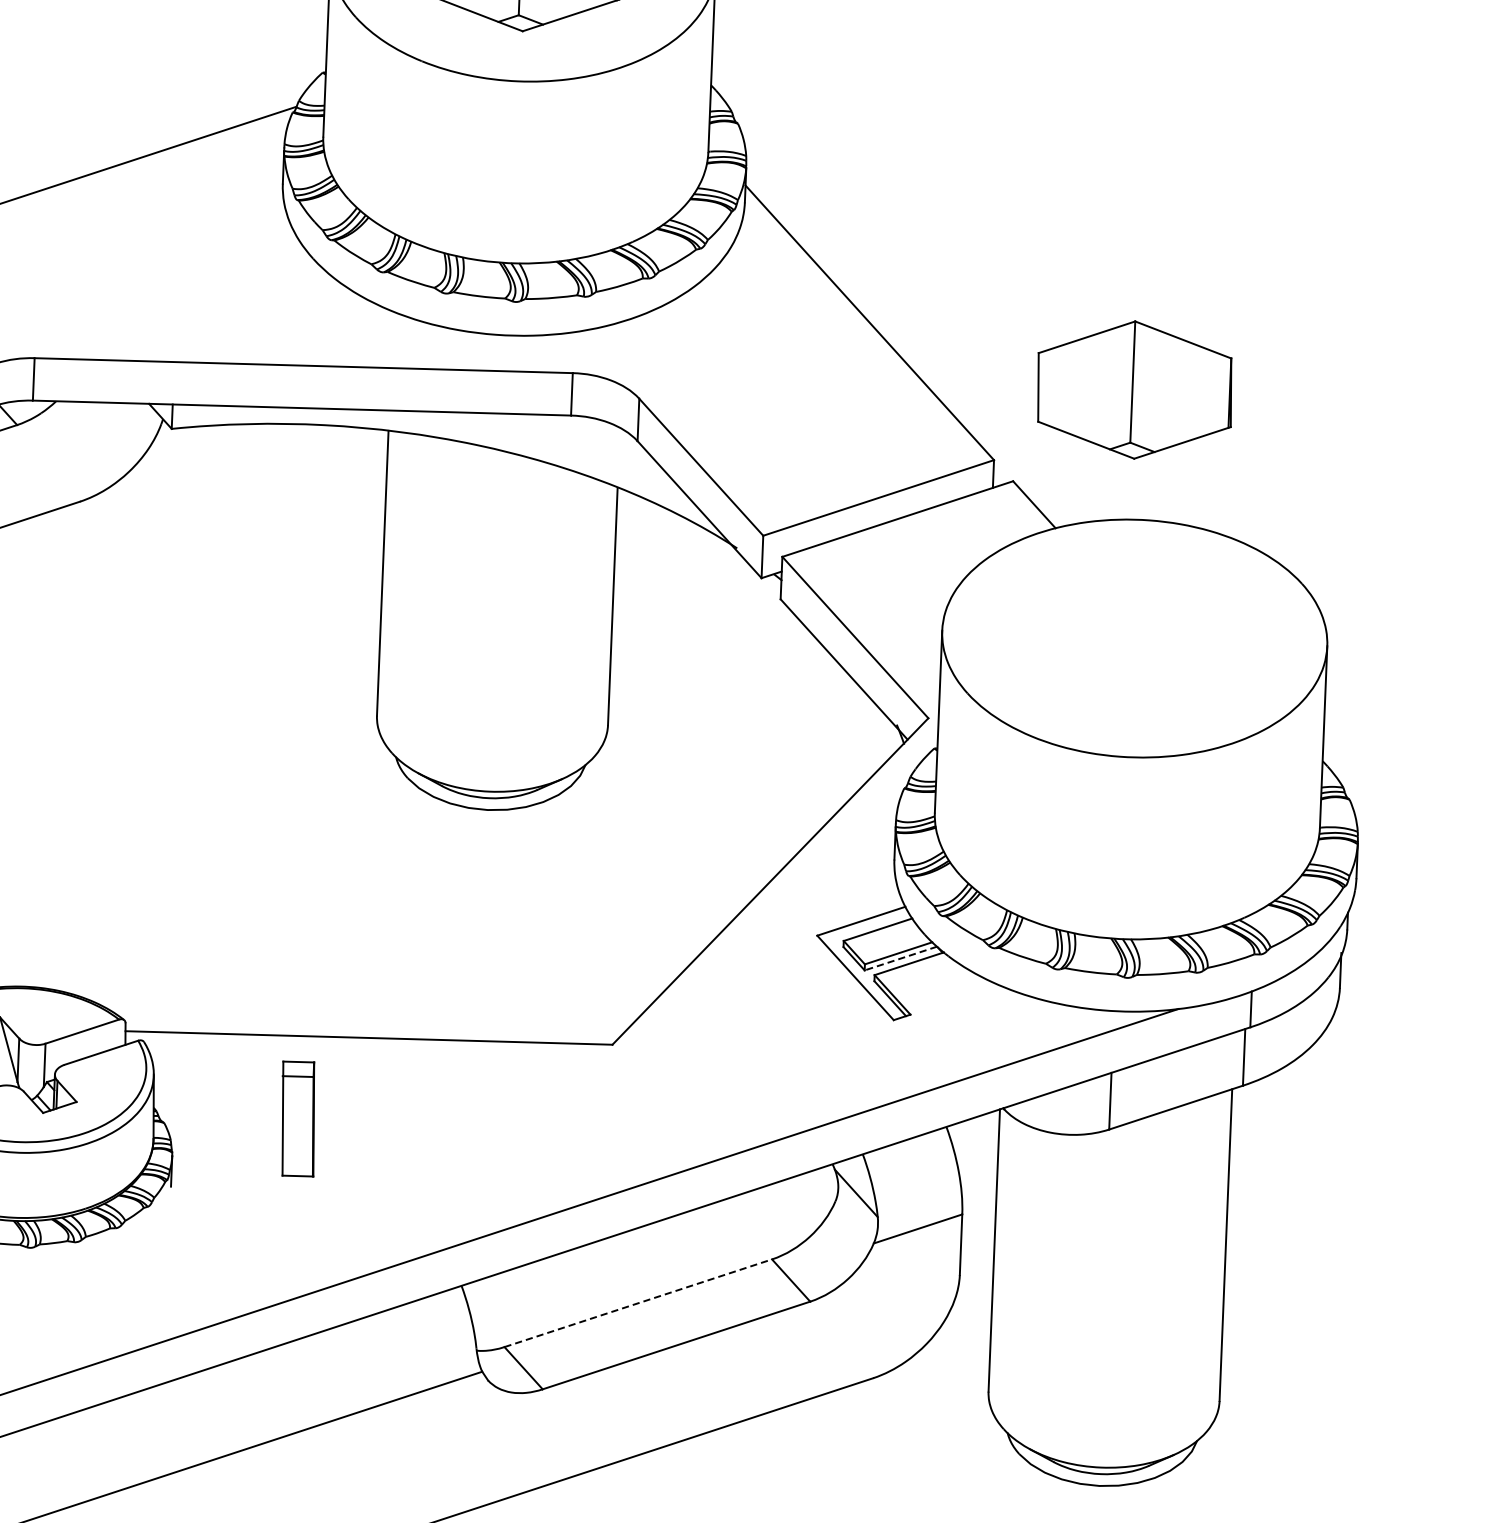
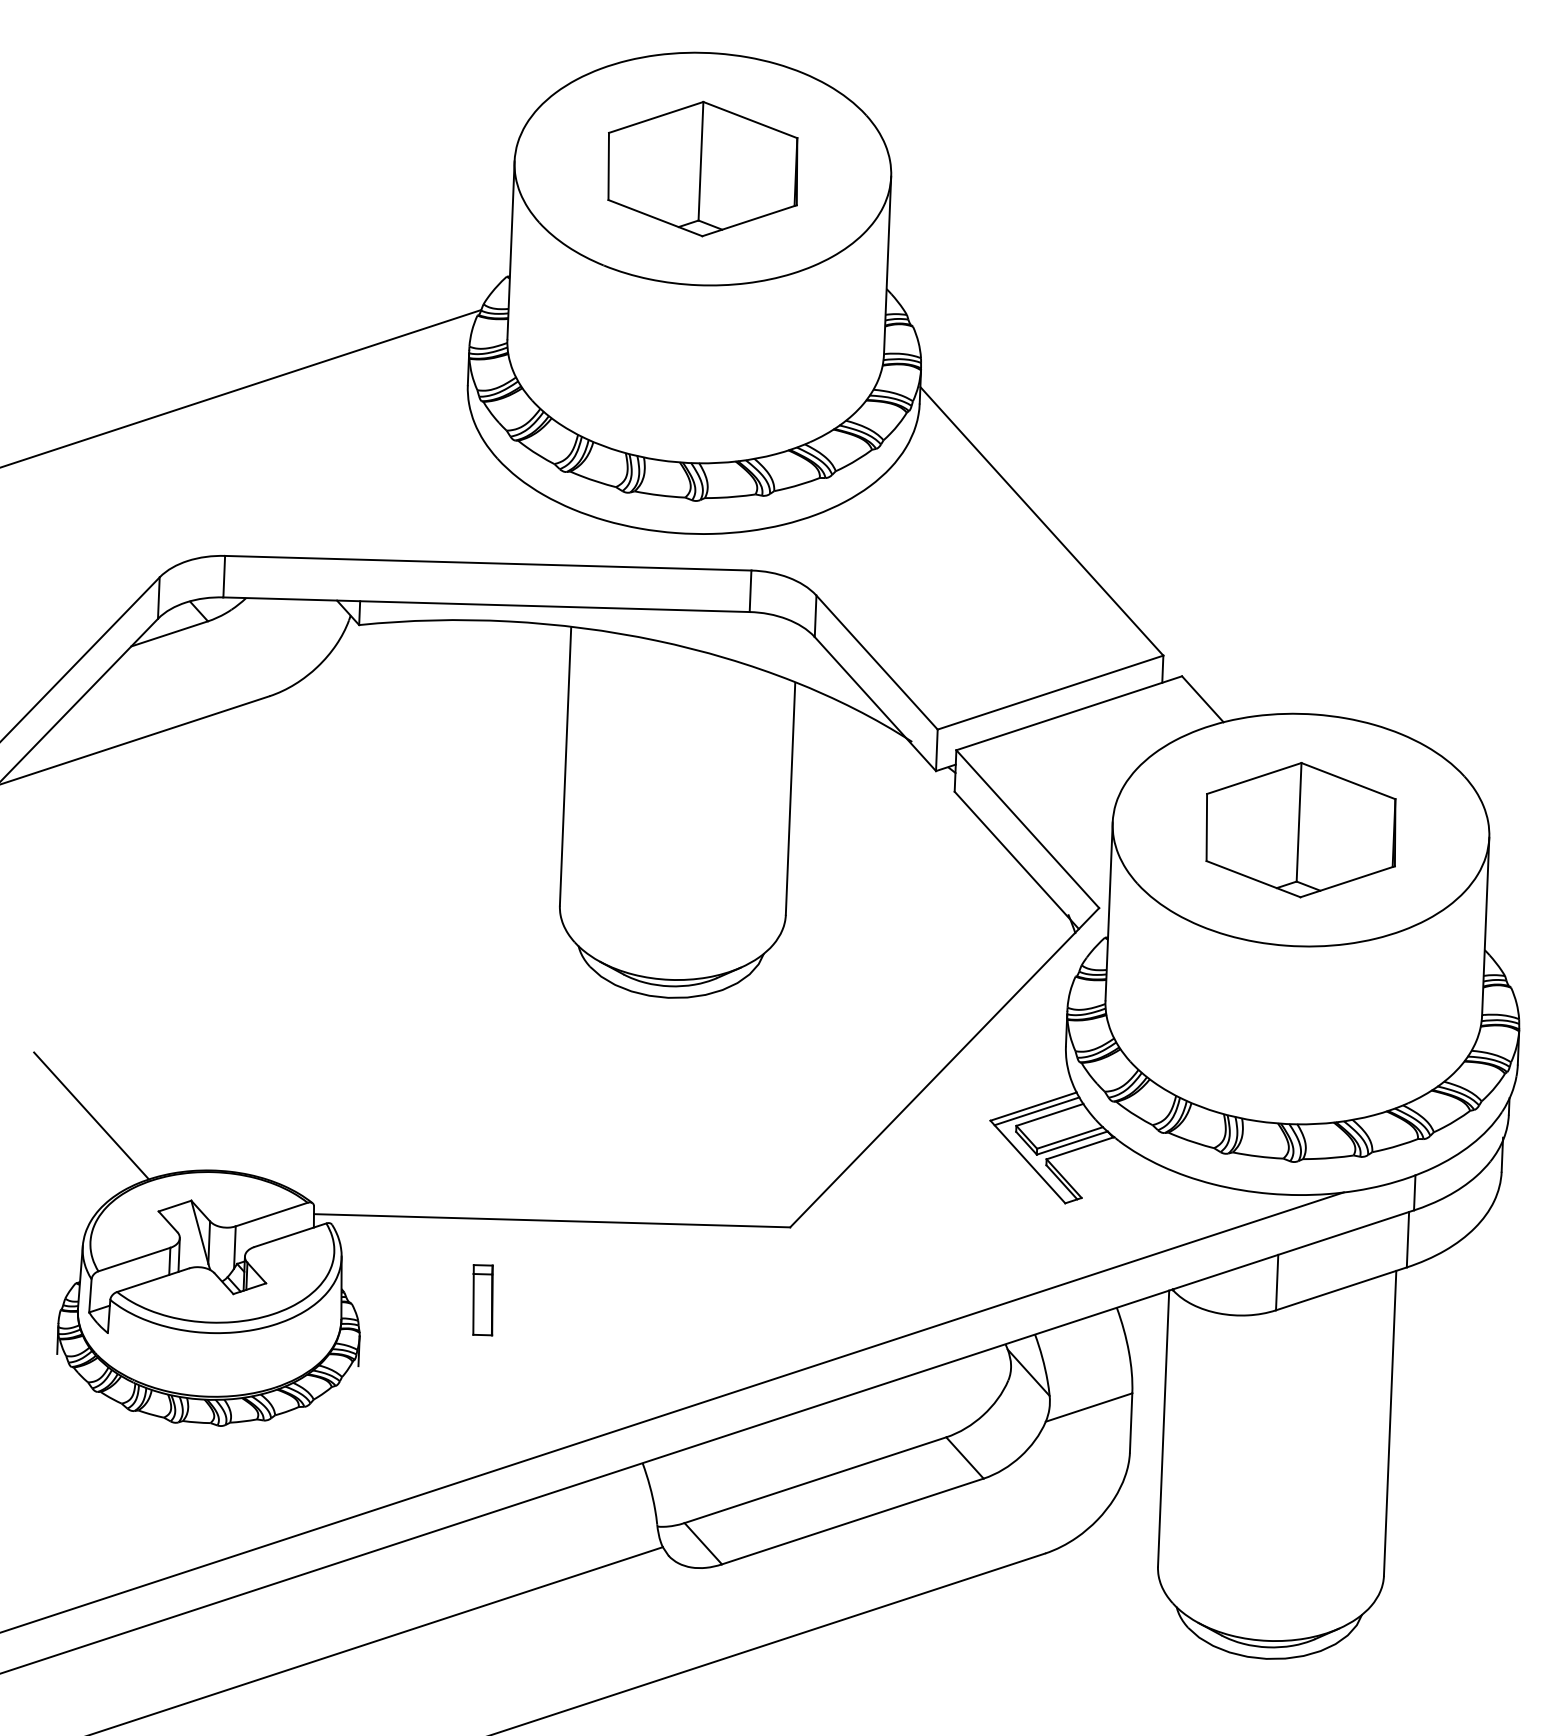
part: (1134, 390) -> (1300, 830), moved
line: (864, 926) -> (1036, 1111), added
line: (900, 958) -> (1071, 1143), dashed -> solid
part: (297, 1119) -> (482, 1300), size x0.62
line: (638, 1303) -> (815, 1480), dashed -> solid

